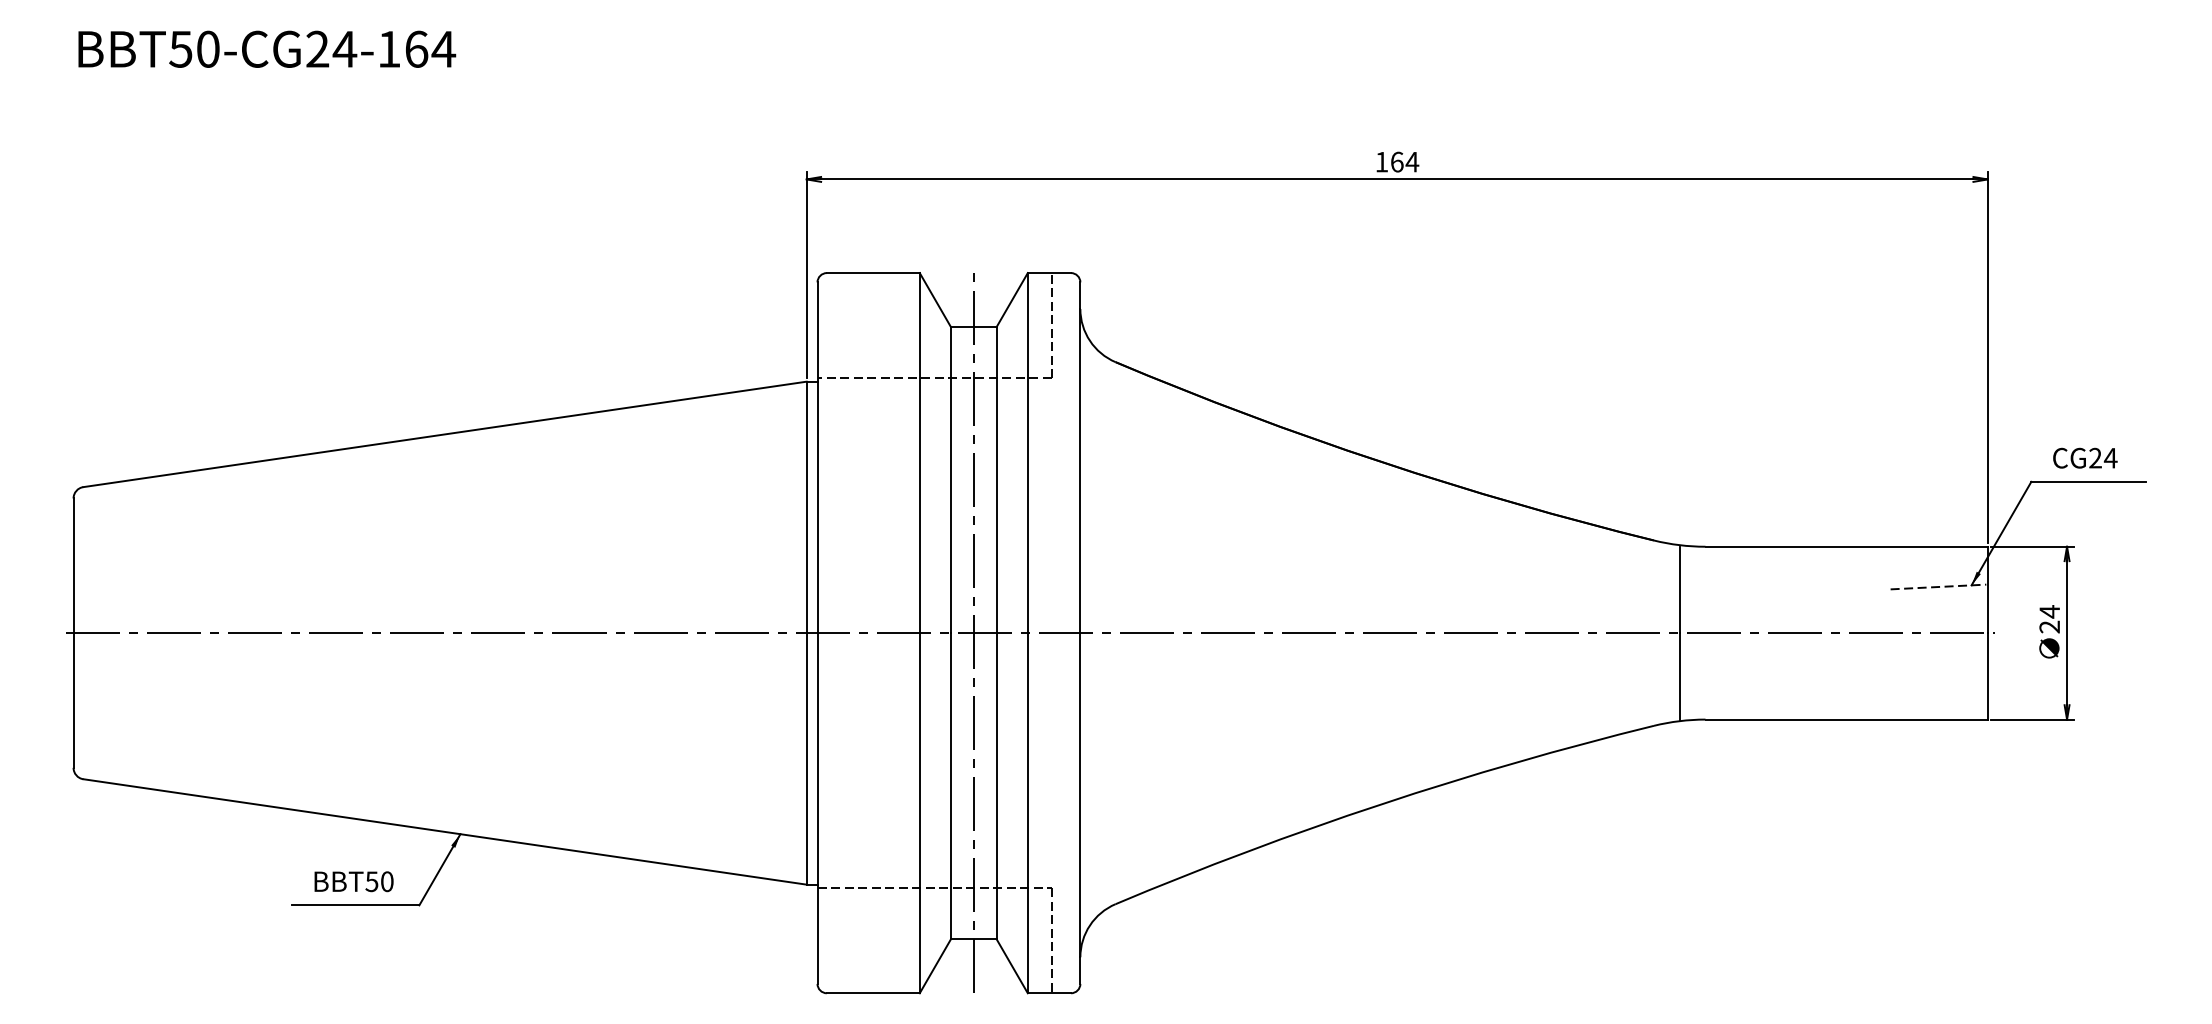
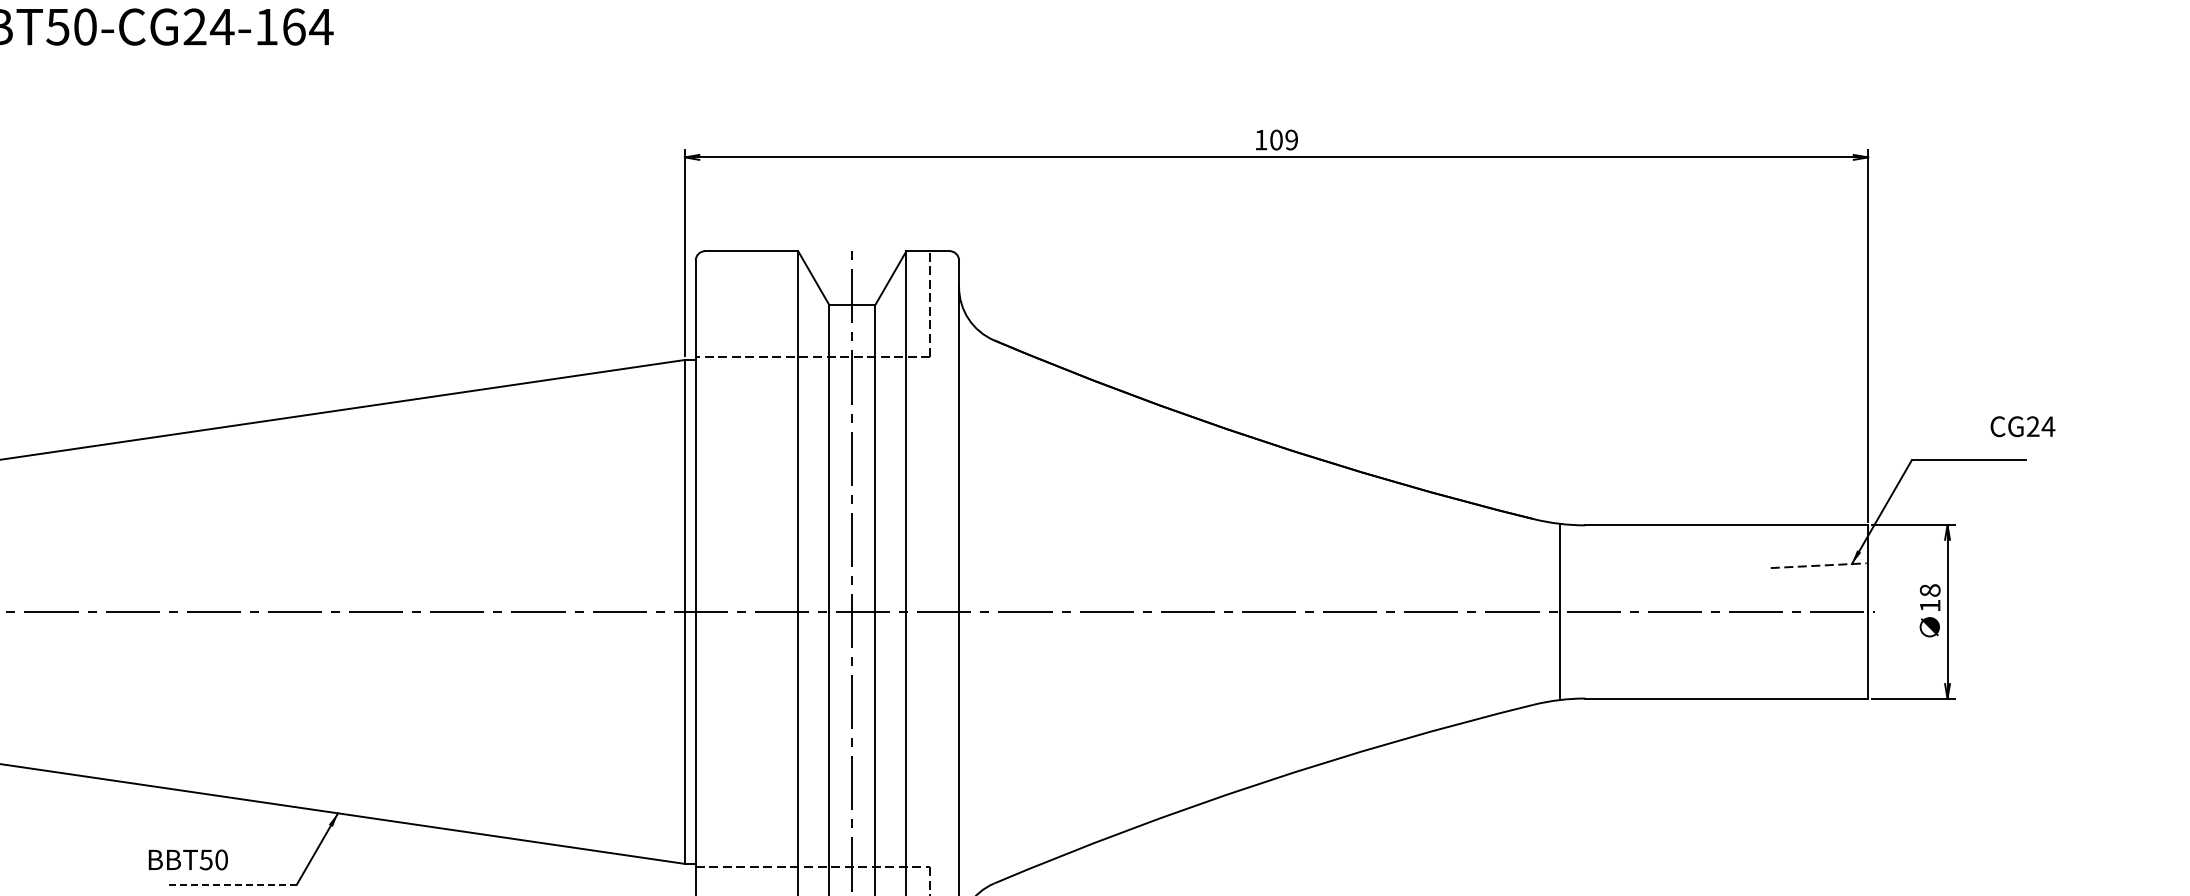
text: (1405, 161) -> (1284, 139), 164 -> 109
text: (2085, 457) -> (2023, 425), moved
text: (2049, 619) -> (1929, 598), 24 -> 18
text: (353, 881) -> (187, 859), moved
line: (355, 905) -> (232, 884), solid -> dashed

